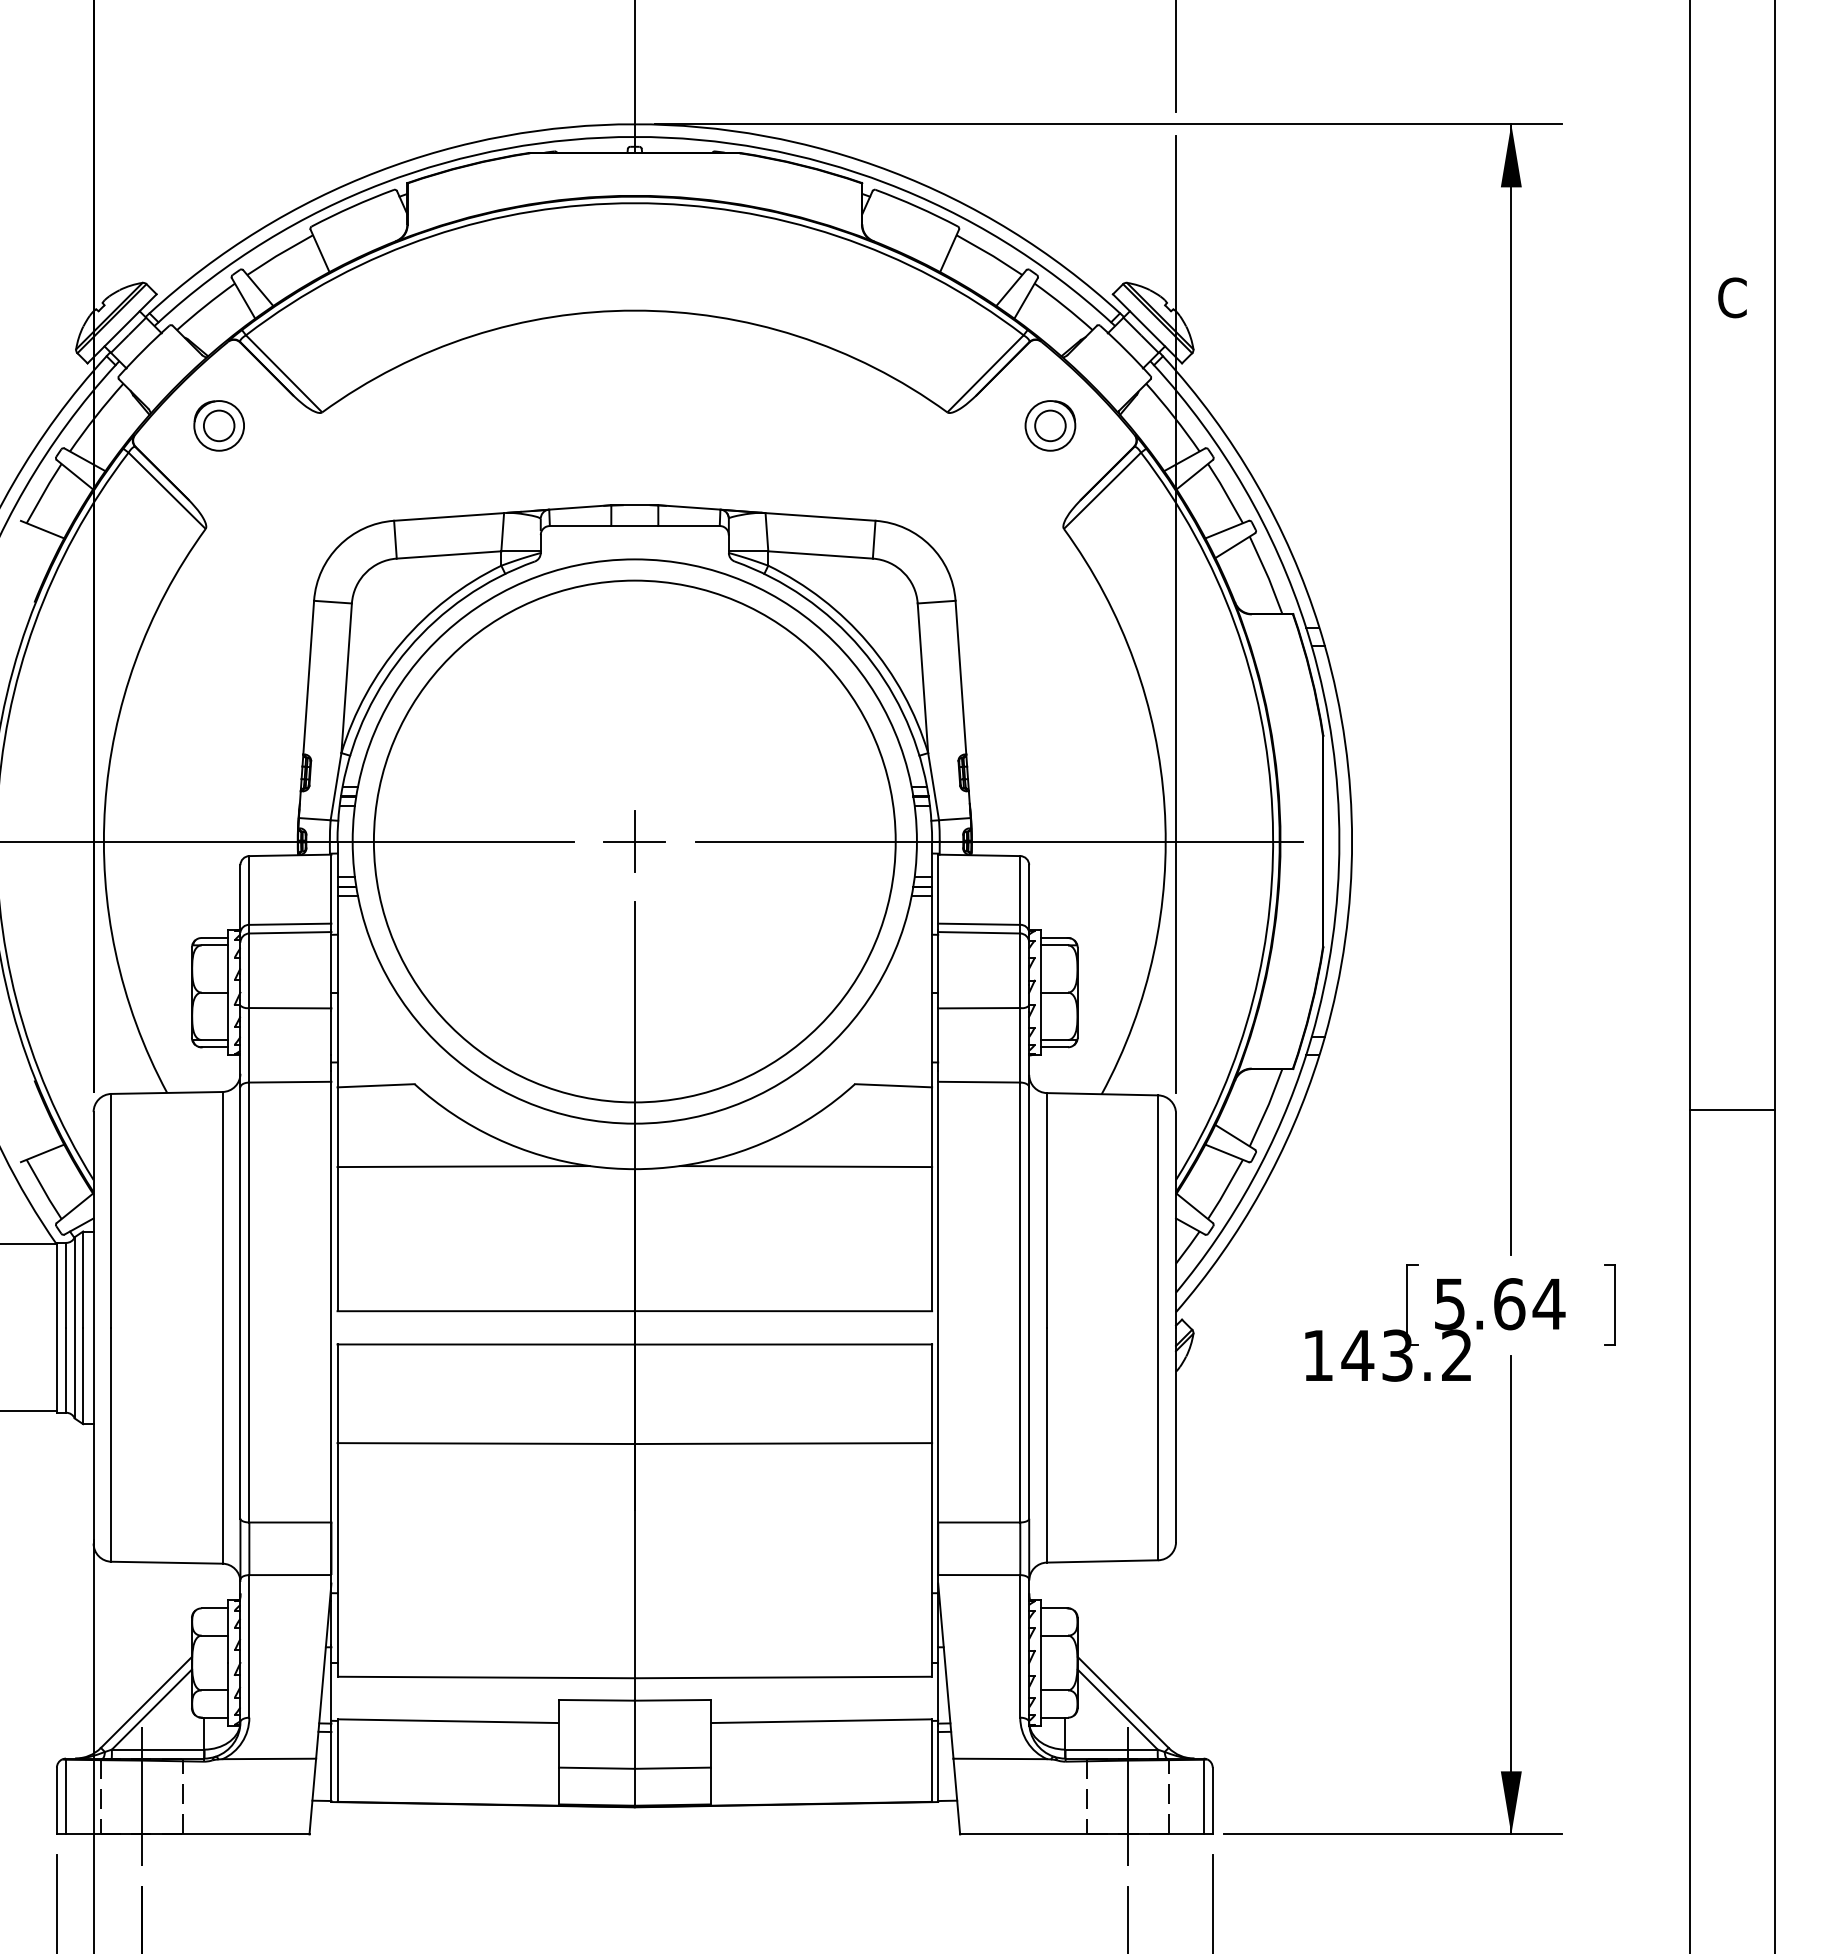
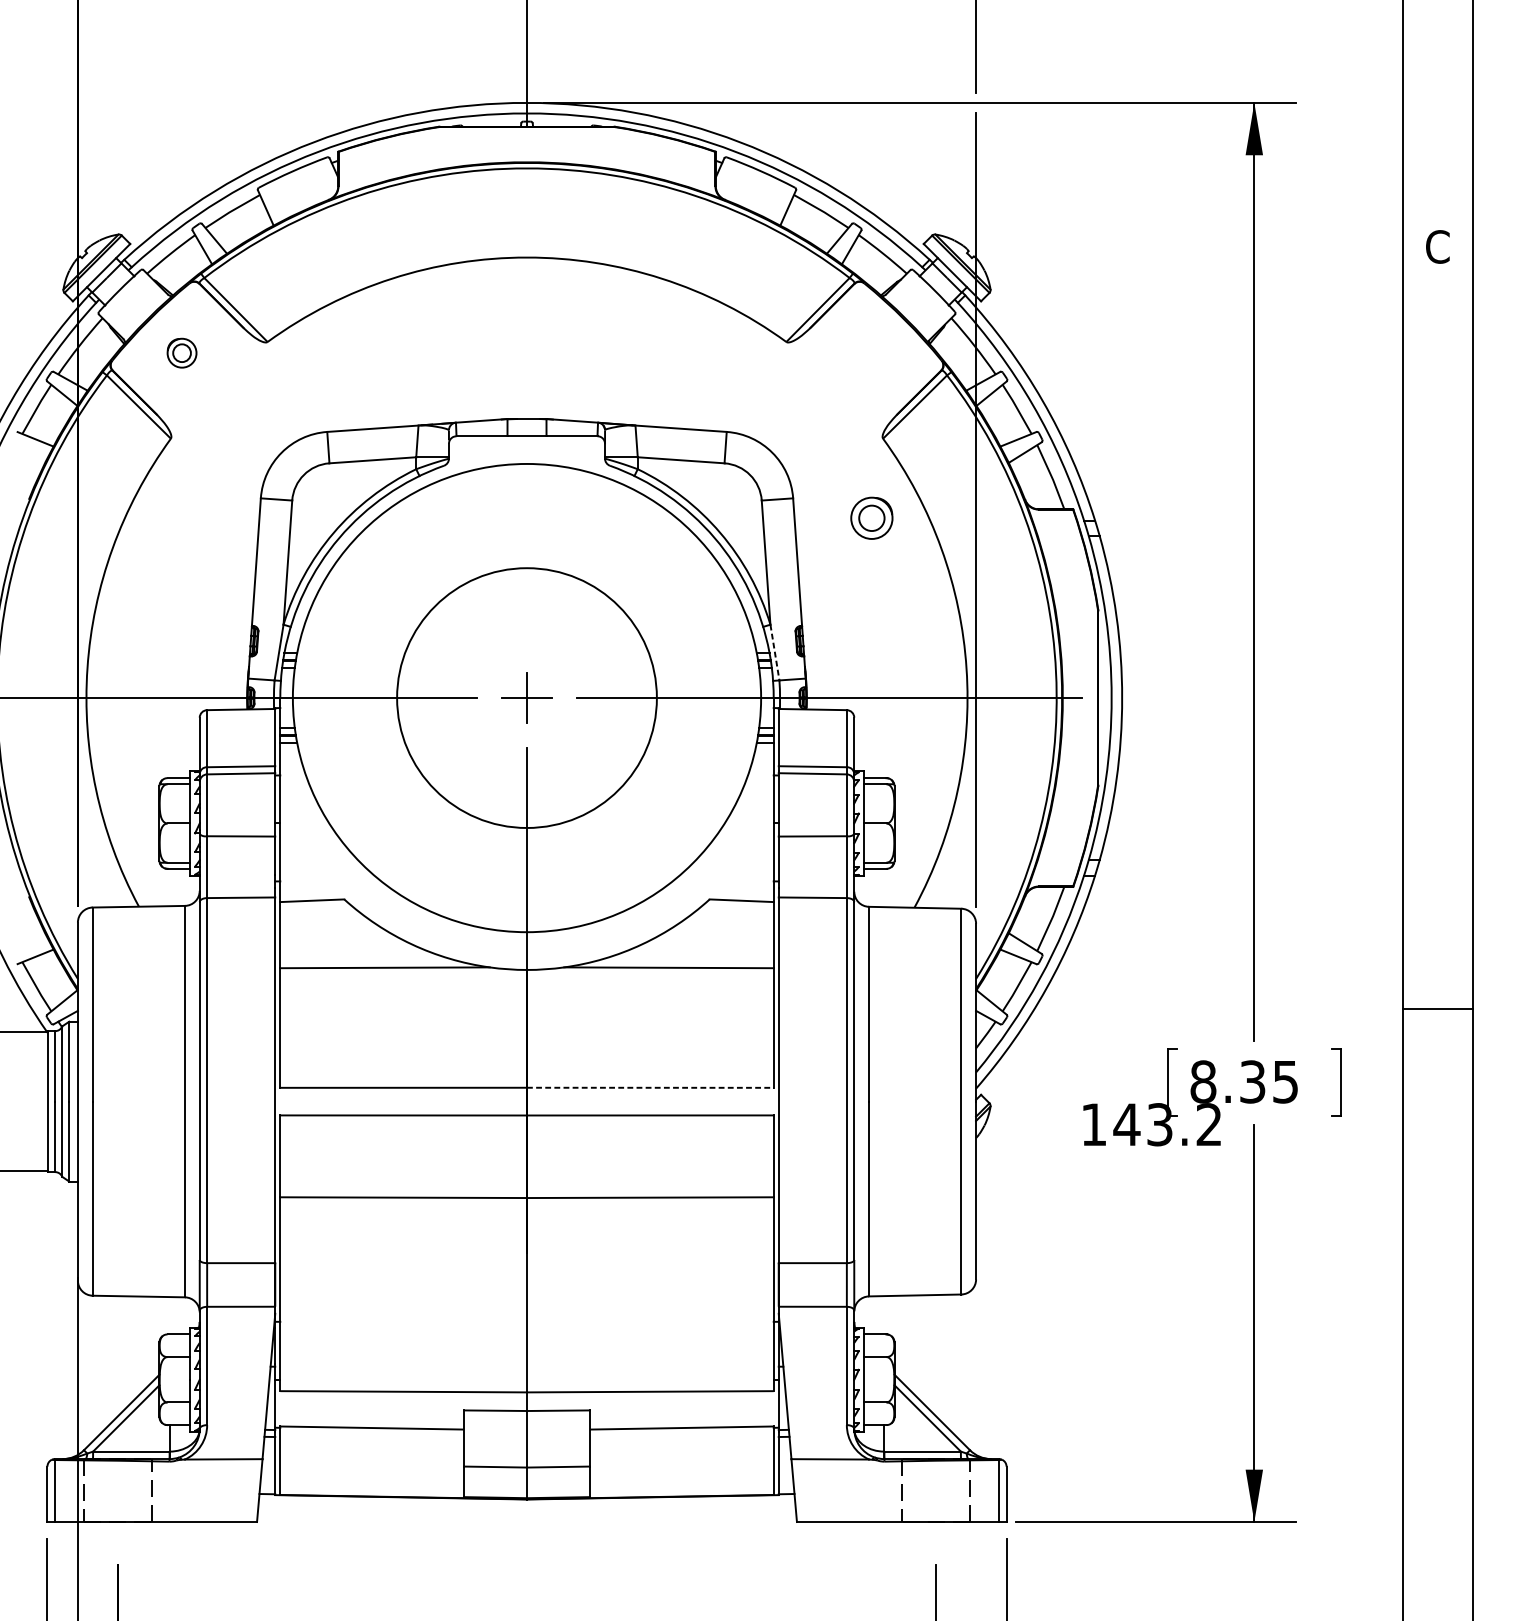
part: (218, 425) -> (181, 352), size x0.7
part: (1050, 425) -> (871, 517), moved
line: (933, 787) -> (774, 653), solid -> dashed
circle: (634, 841) -> (526, 698), size x0.6
line: (1732, 1110) -> (1437, 1009), moved
text: (1499, 1304) -> (1244, 1082), 5.64 -> 8.35
line: (783, 1311) -> (650, 1088), solid -> dashed
line: (141, 1796) -> (117, 1490), removed
line: (1127, 1796) -> (935, 1490), removed

